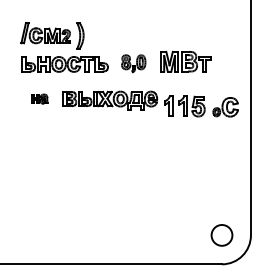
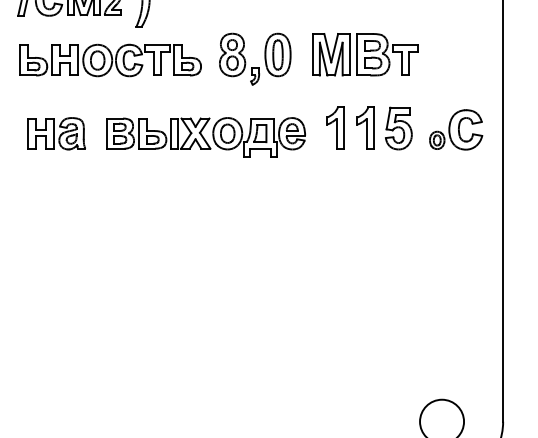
part: (133, 63) -> (255, 58), size x1.43
part: (39, 98) -> (56, 132), size x1.67
part: (201, 106) -> (405, 128), moved

